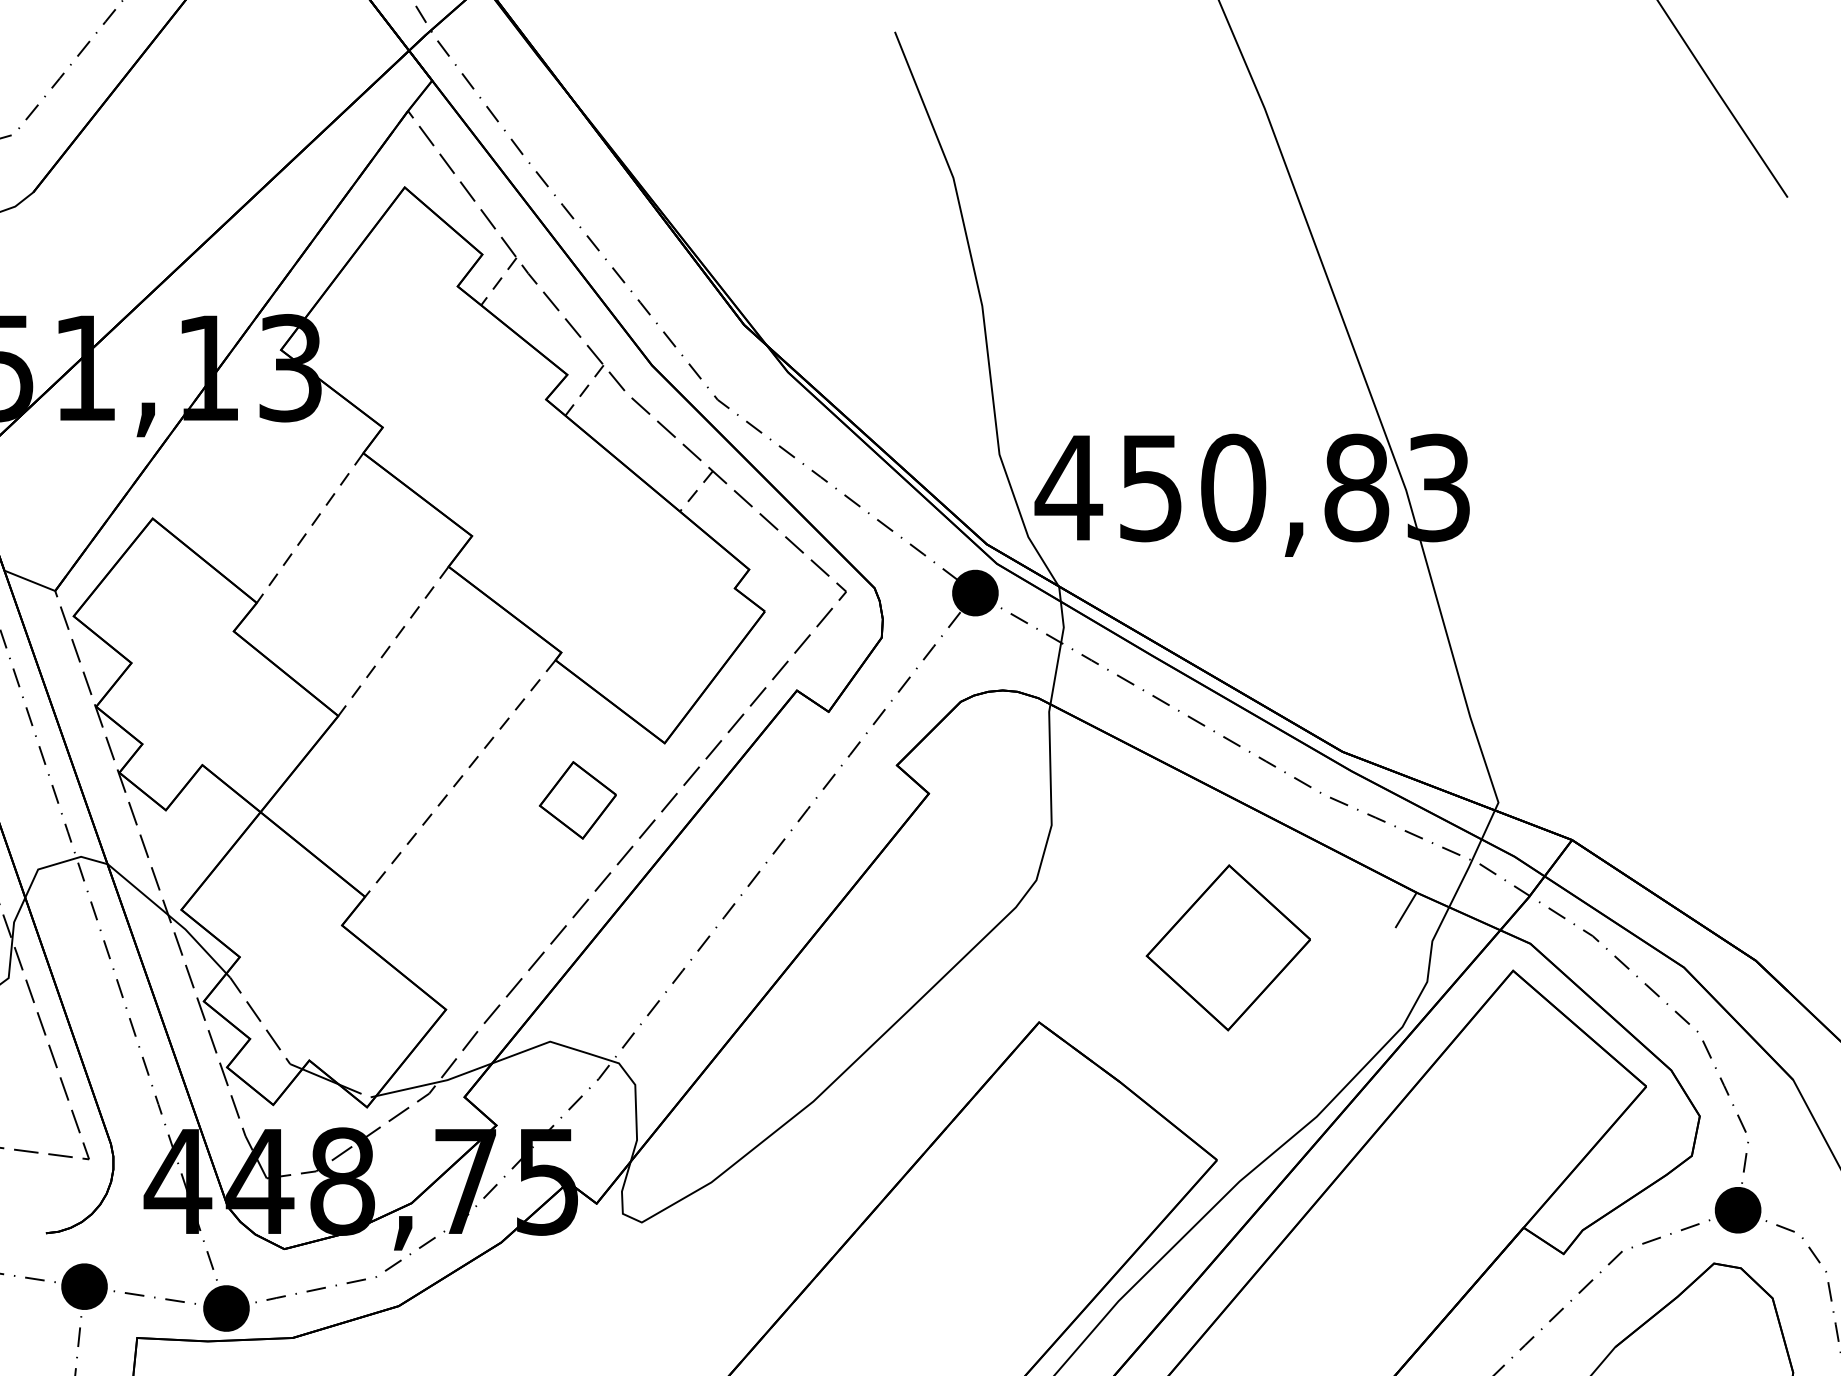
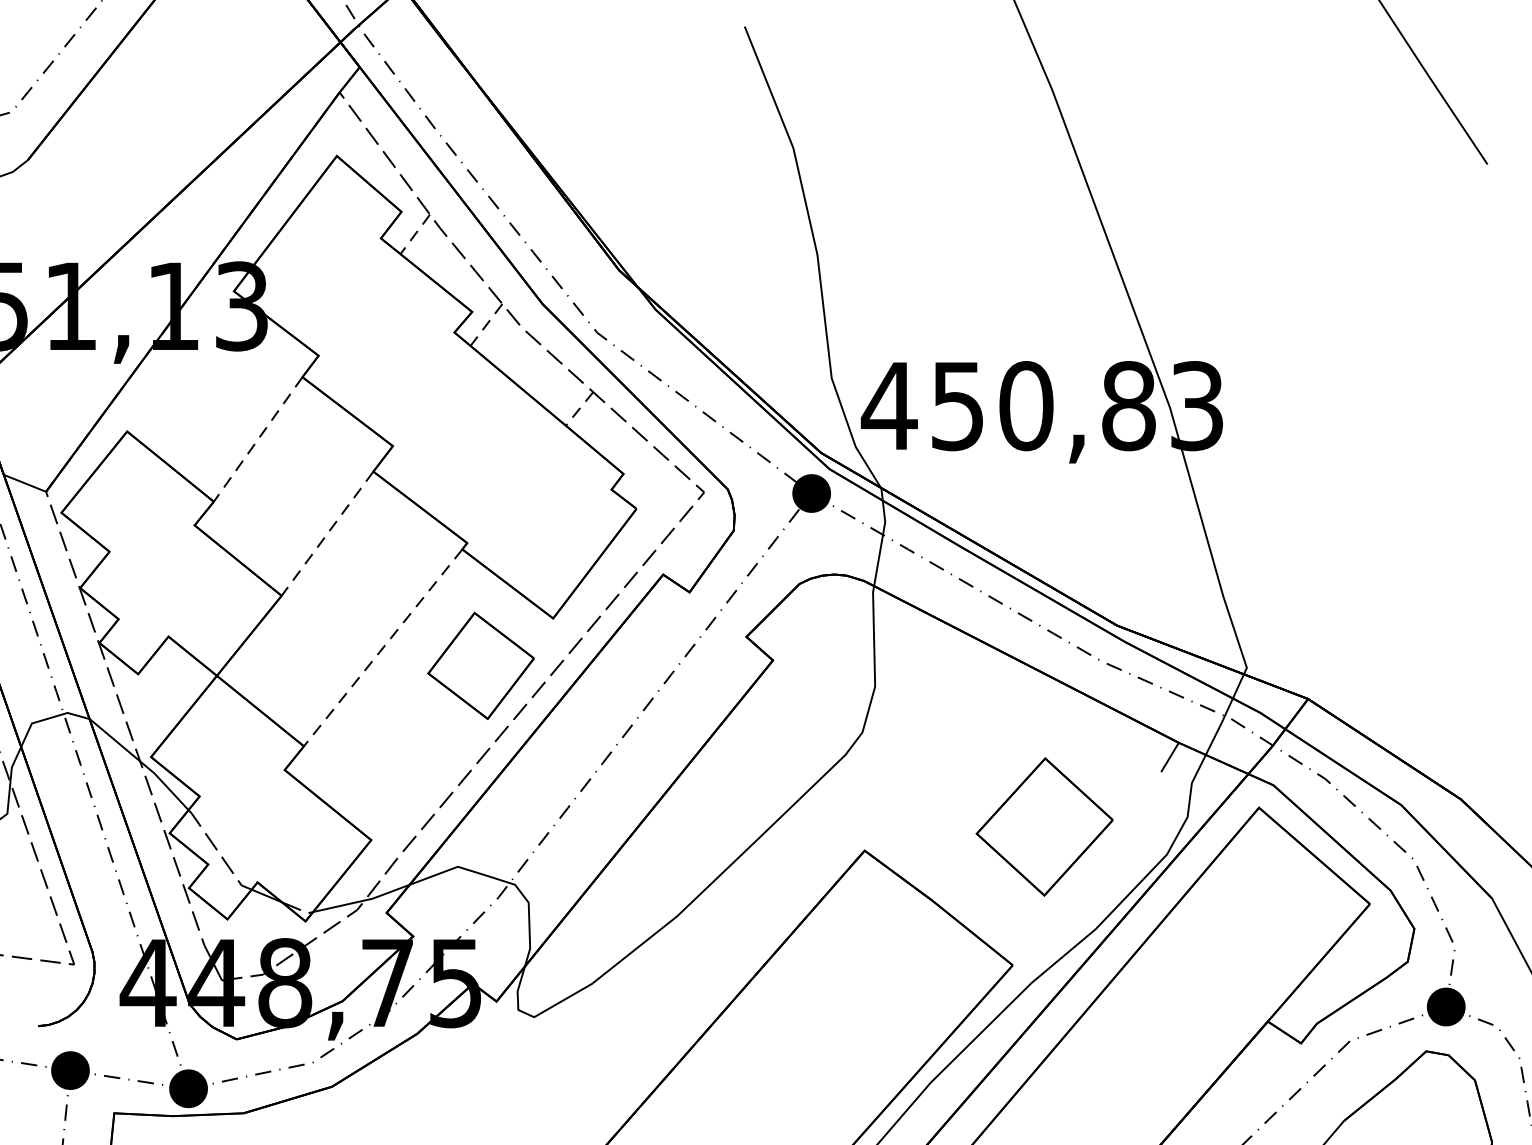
part: (577, 800) -> (480, 666), size x1.67
part: (1227, 947) -> (1043, 826), moved

